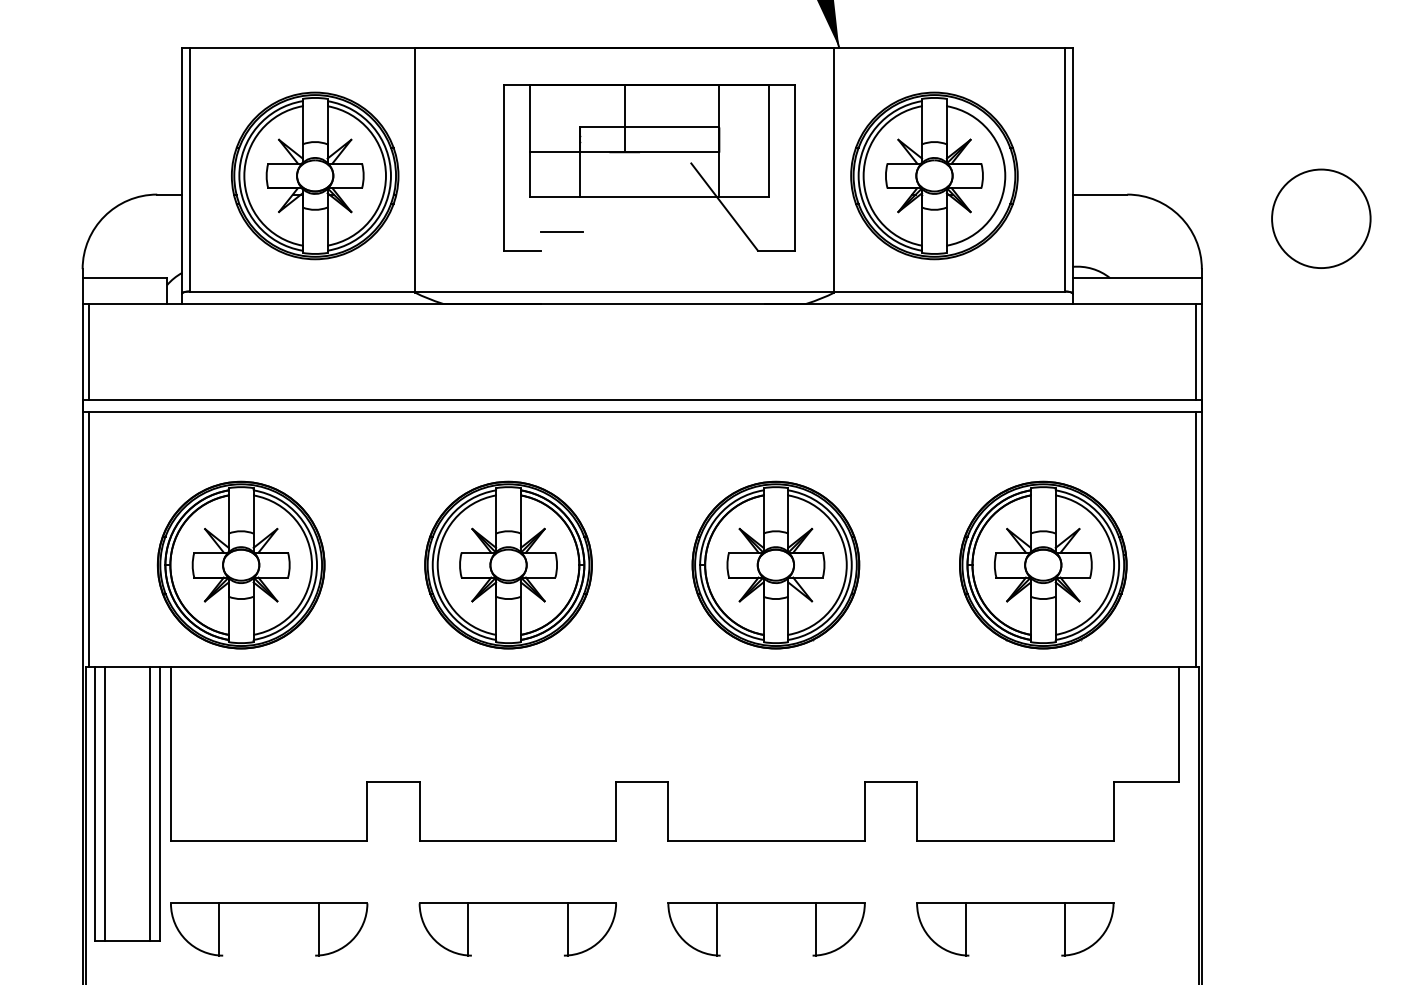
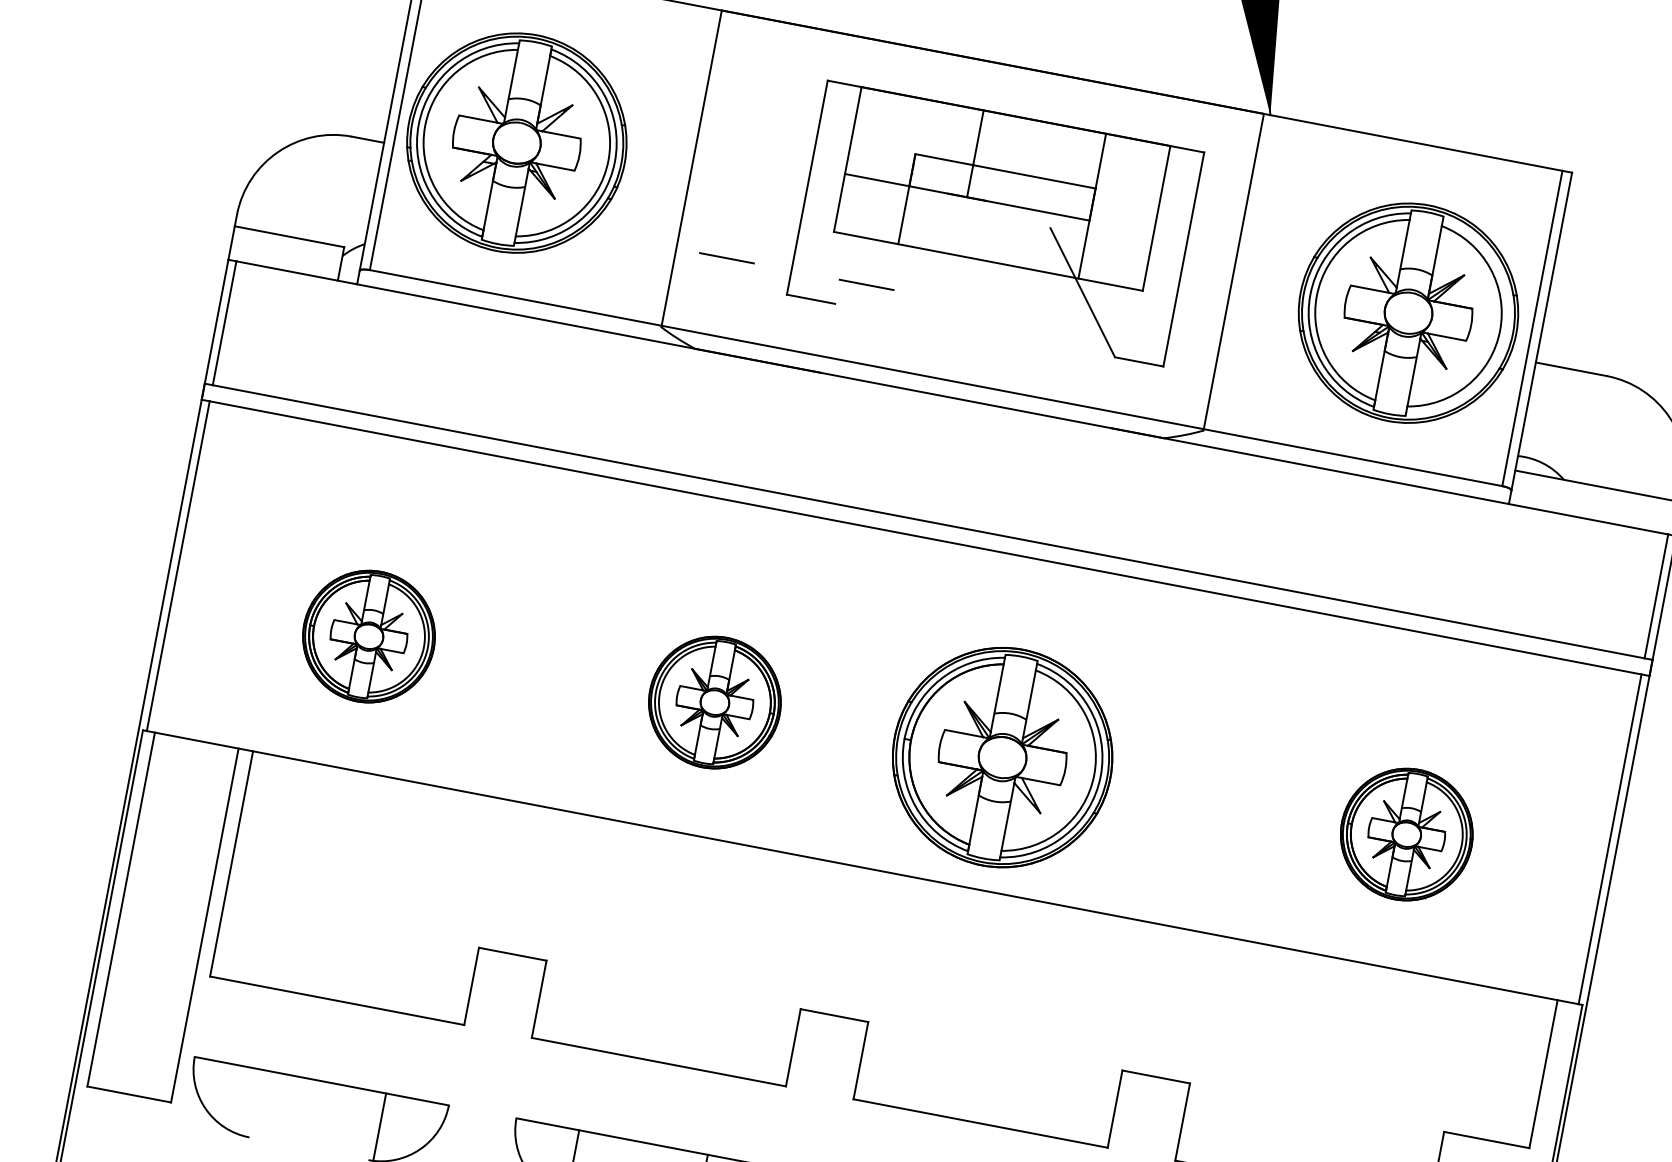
part: (315, 175) -> (517, 142), moved
part: (934, 175) -> (1408, 312), moved
line: (453, 231) -> (726, 257), added
part: (240, 564) -> (368, 635), size x0.6
part: (508, 564) -> (715, 701), size x0.6
part: (775, 564) -> (1002, 756), moved
part: (1043, 564) -> (1407, 833), size x0.6
line: (105, 803) -> (134, 911), removed
line: (149, 803) -> (191, 922), removed
line: (219, 929) -> (251, 1102), removed

